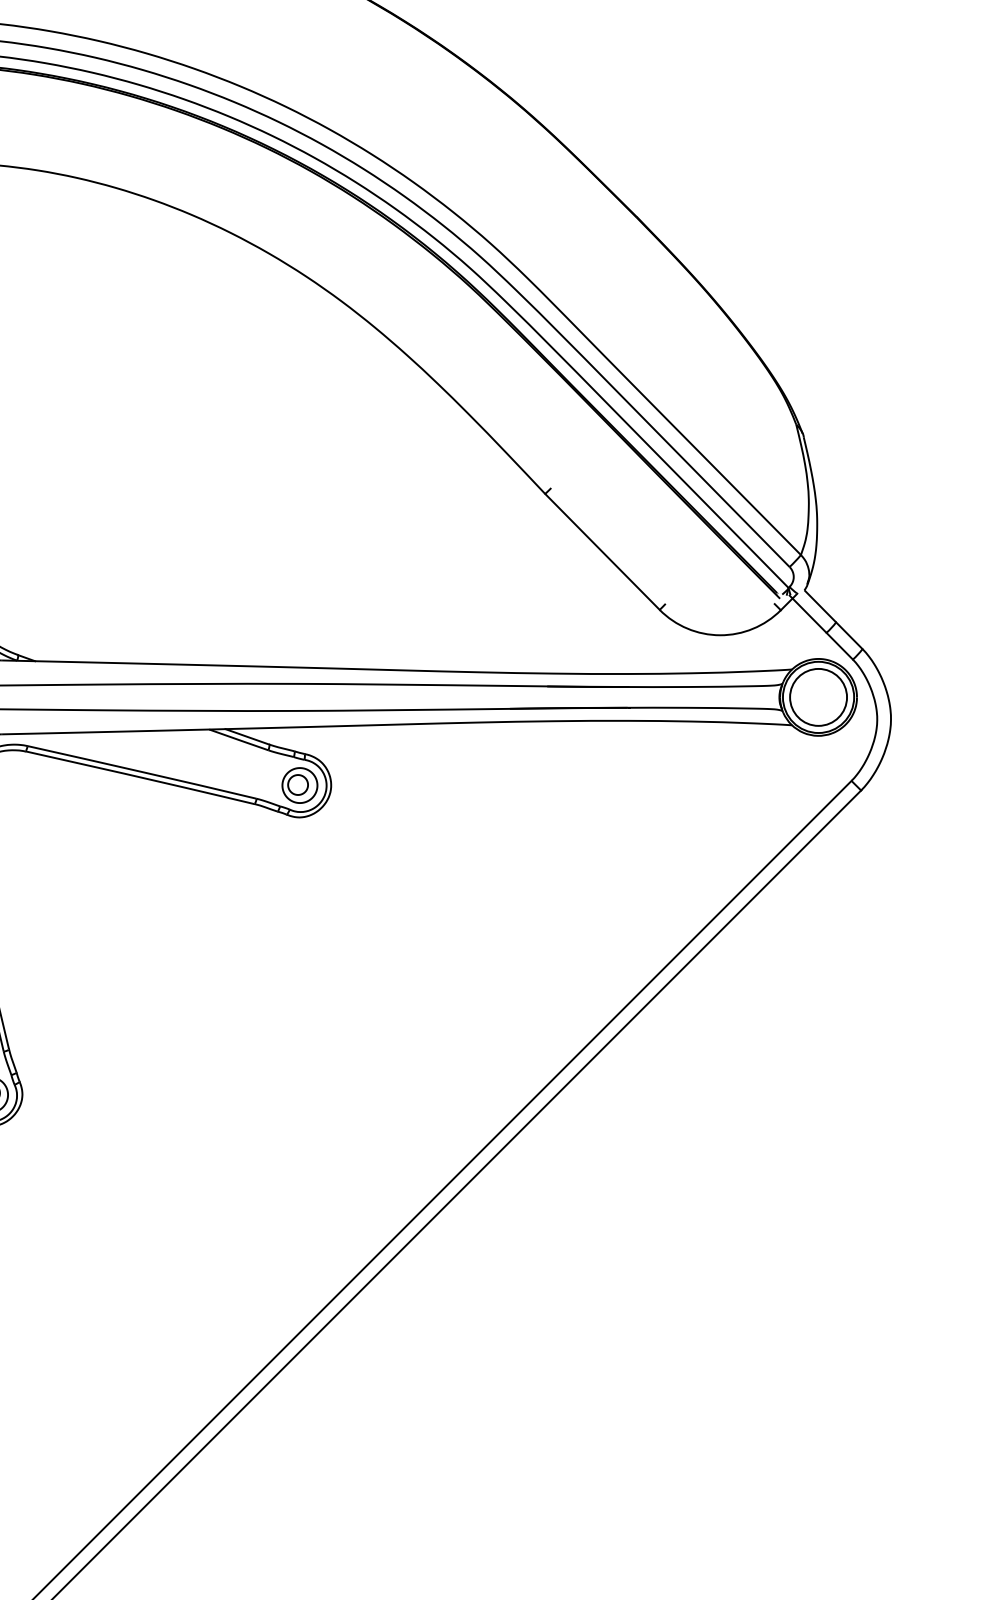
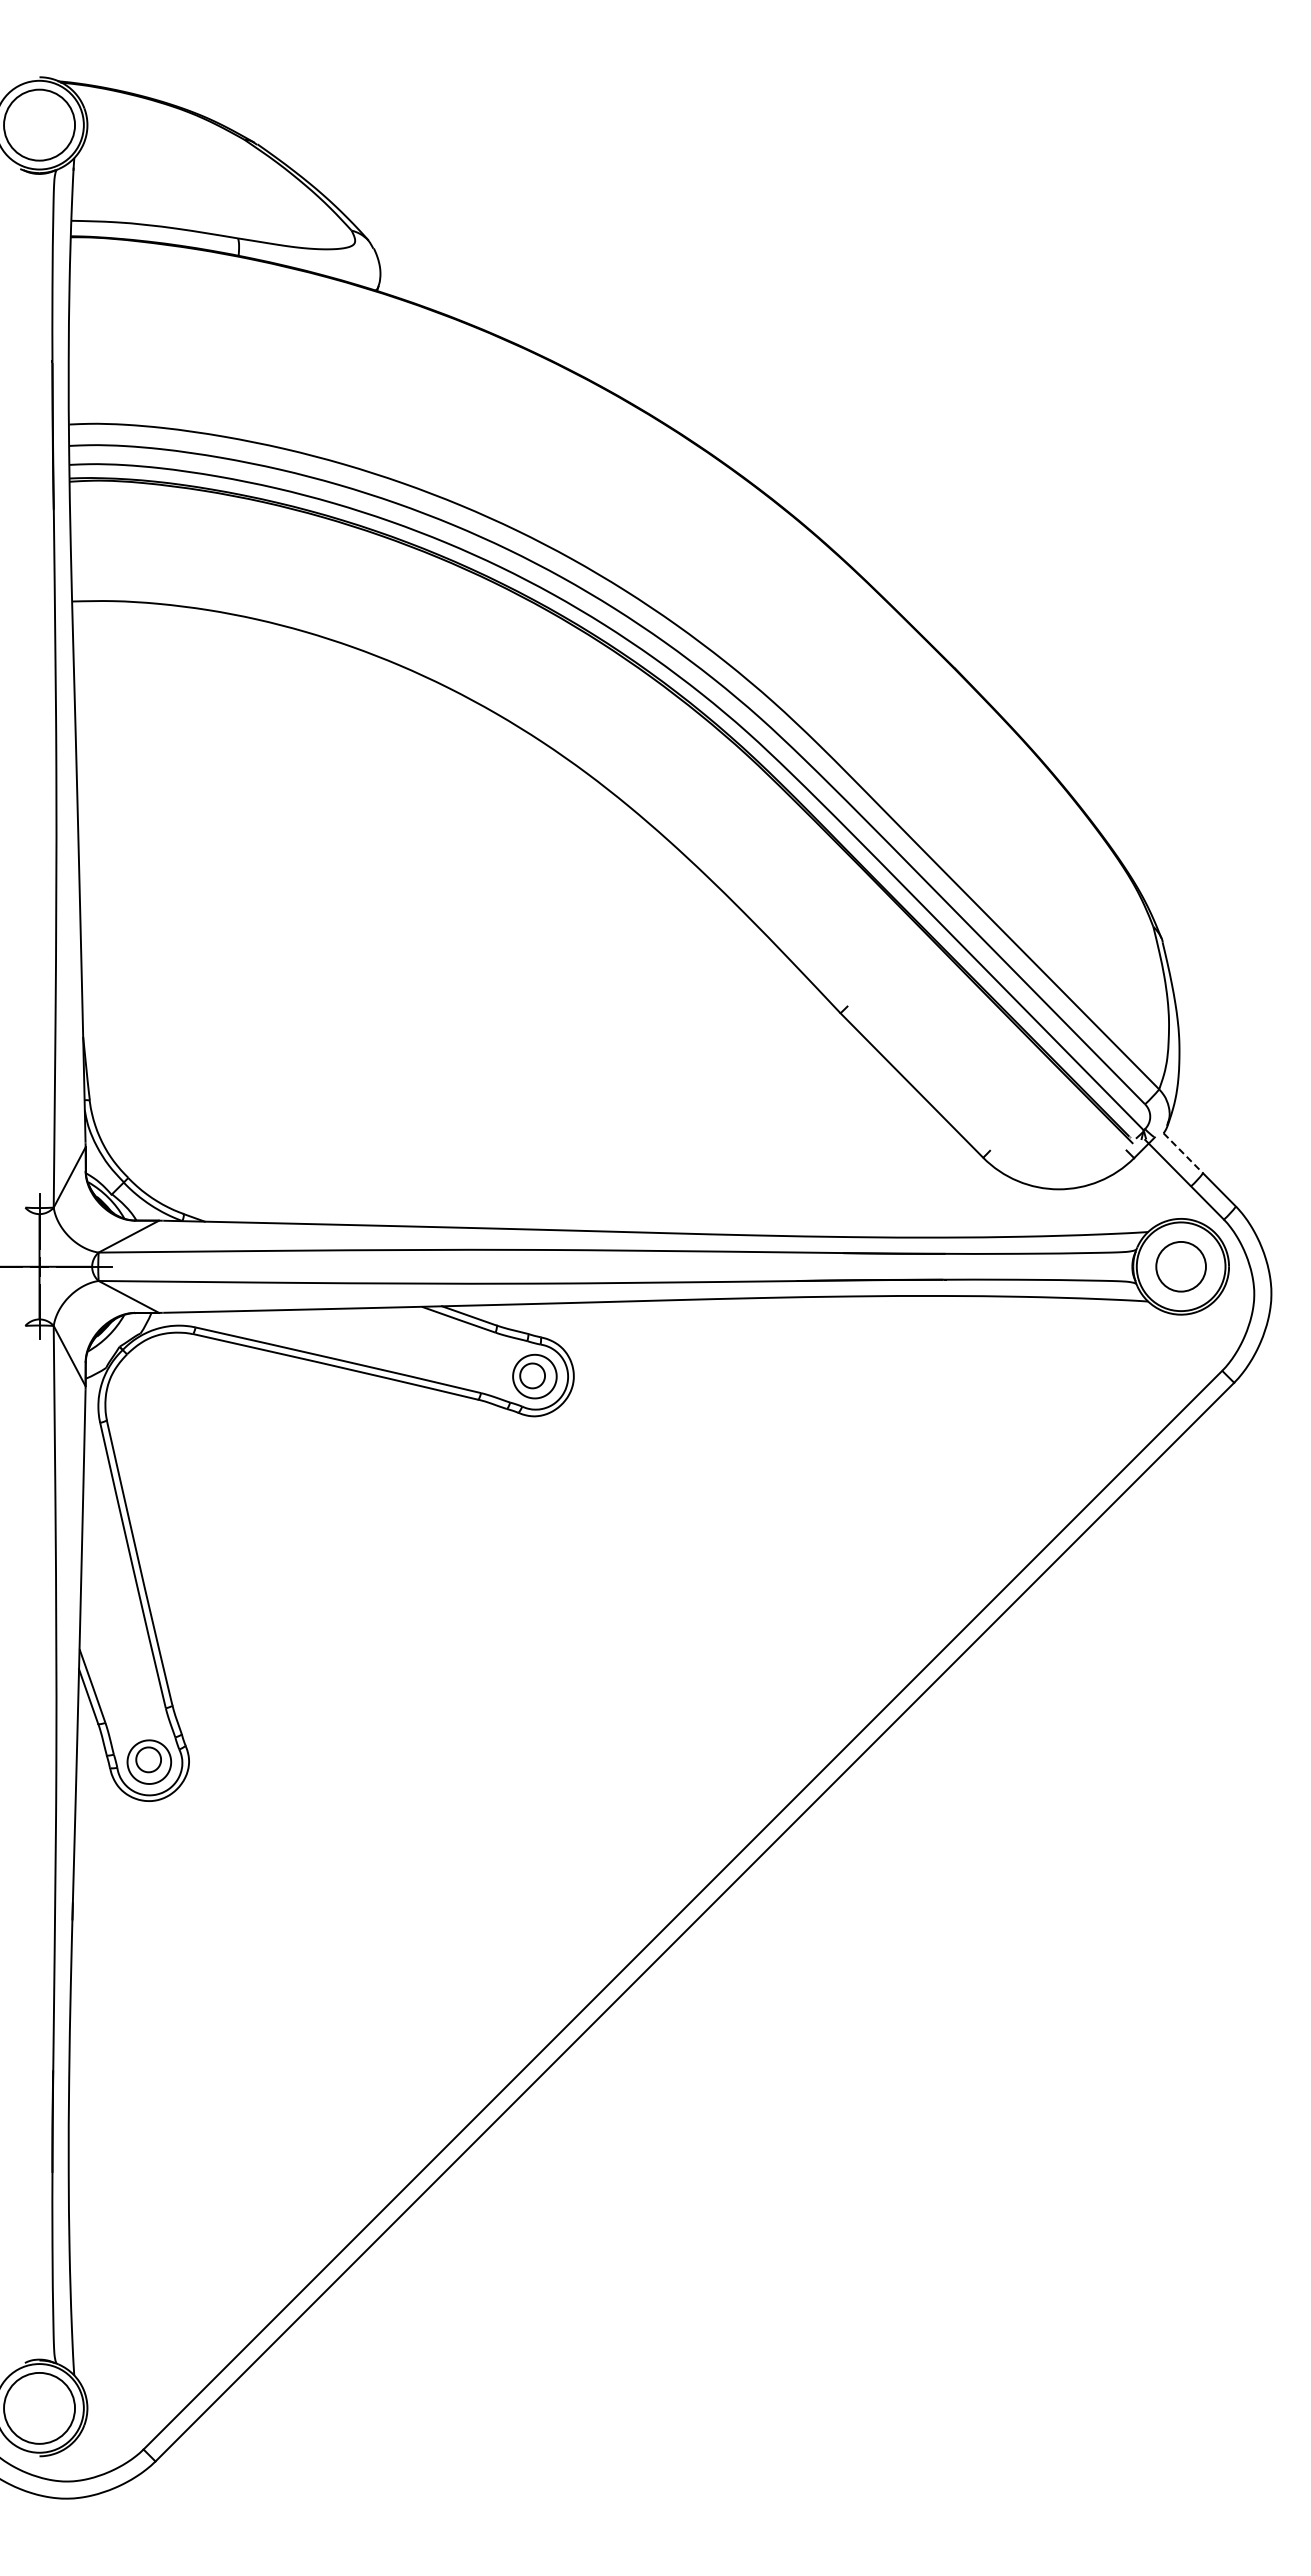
line: (821, 607) -> (1184, 1154), solid -> dashed
circle: (818, 697) -> (1180, 1266), size x0.7

